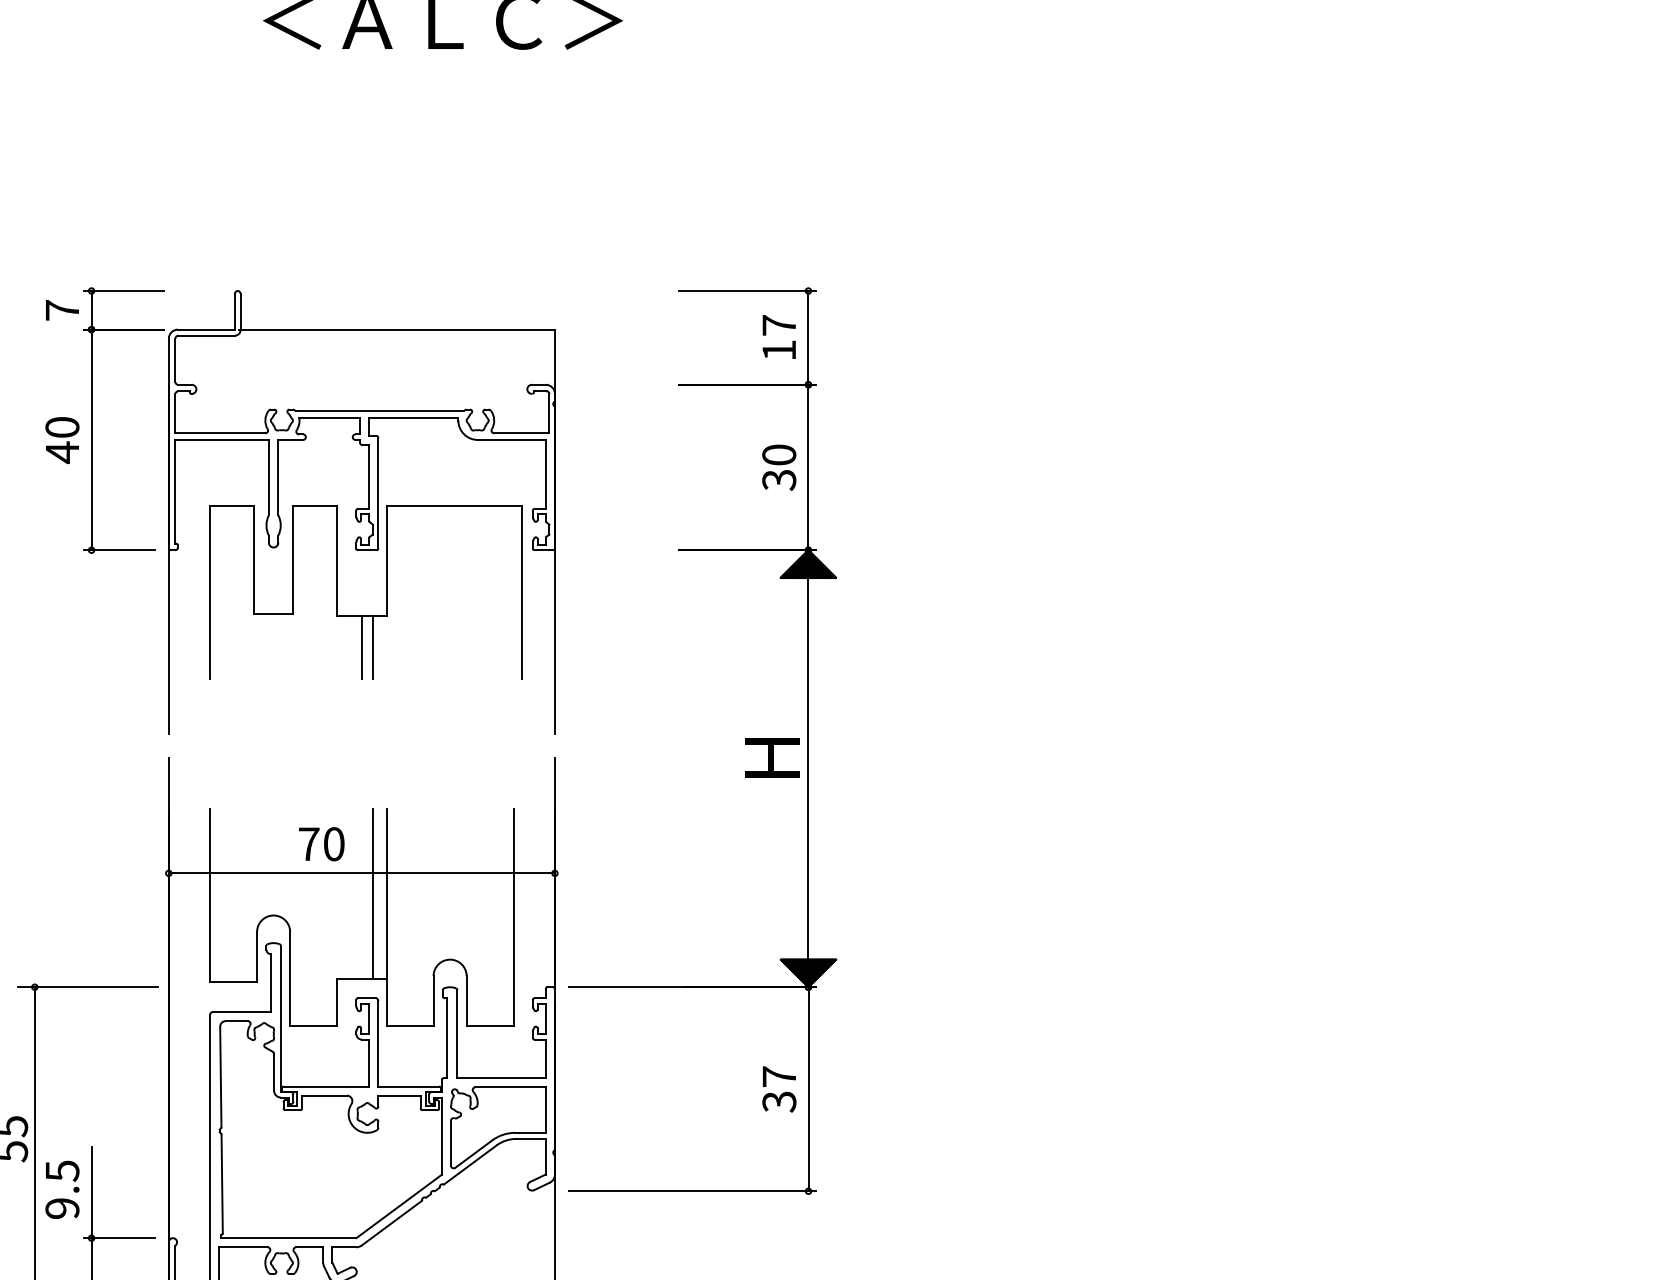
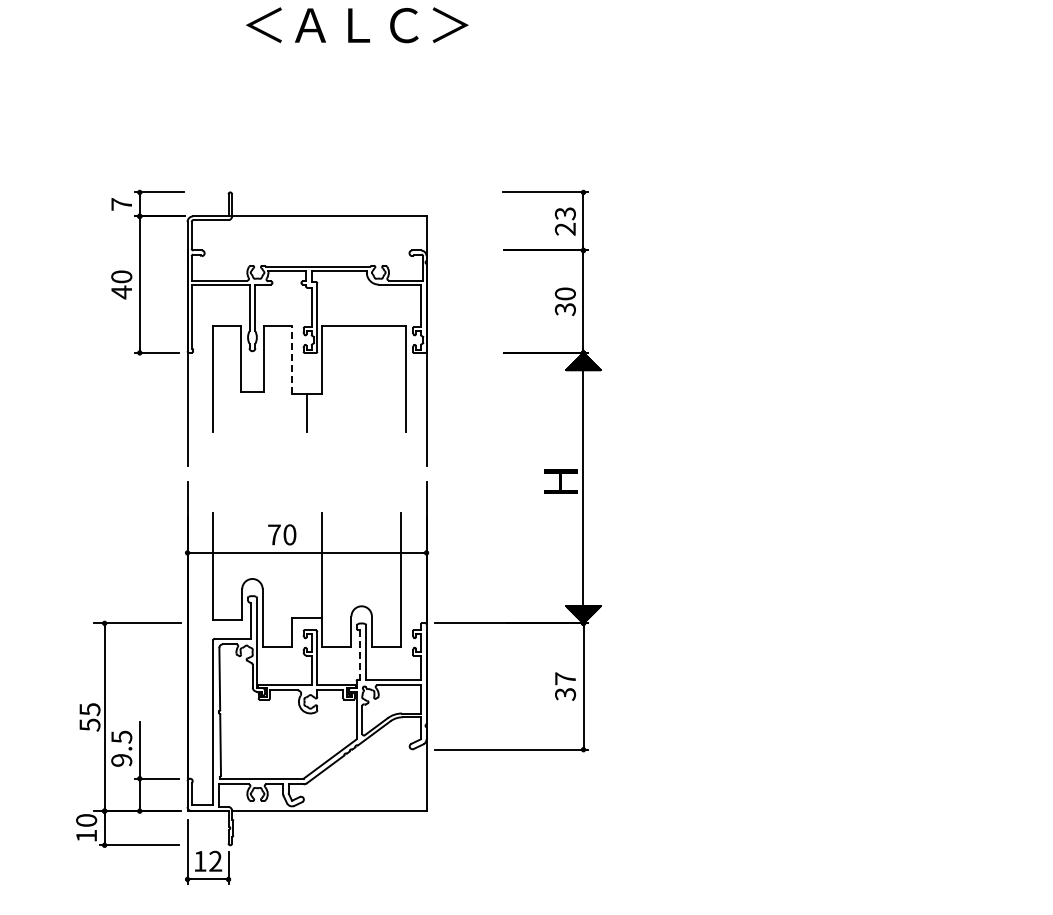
text: (777, 337) -> (564, 221), 17 -> 23
line: (336, 560) -> (291, 359), solid -> dashed
line: (372, 646) -> (313, 412), removed
line: (372, 893) -> (313, 565), removed
line: (446, 1037) -> (359, 654), solid -> dashed

